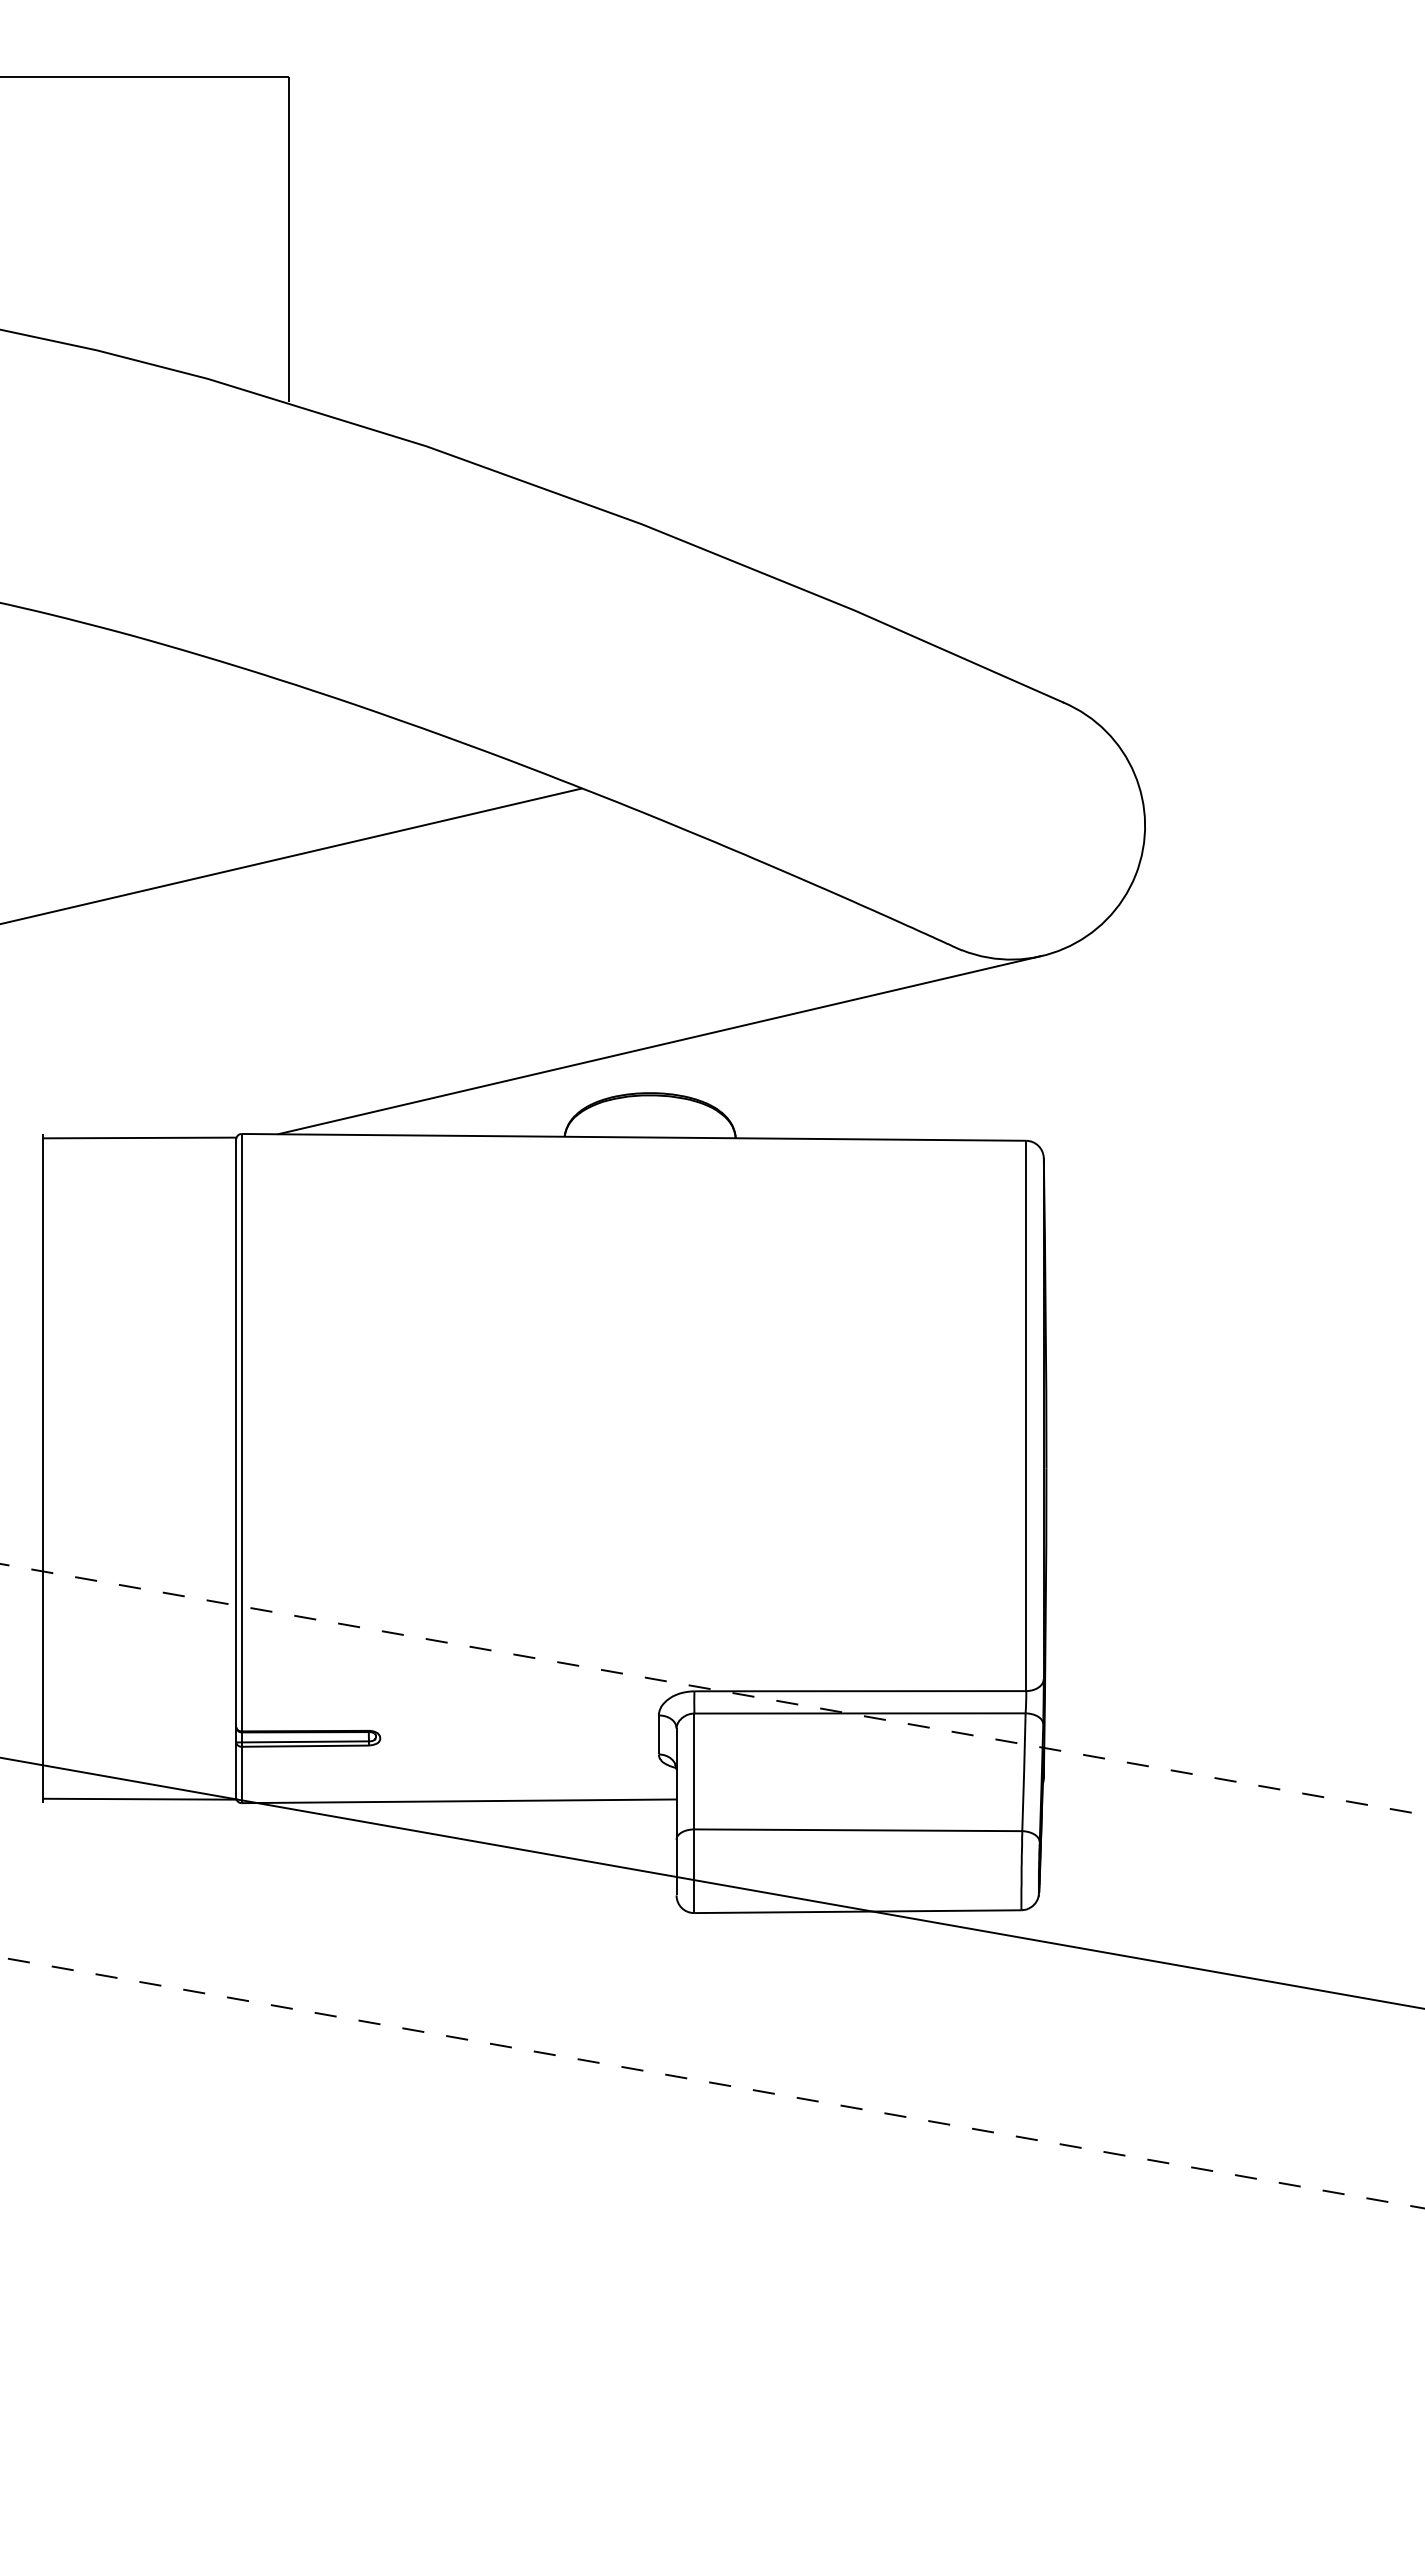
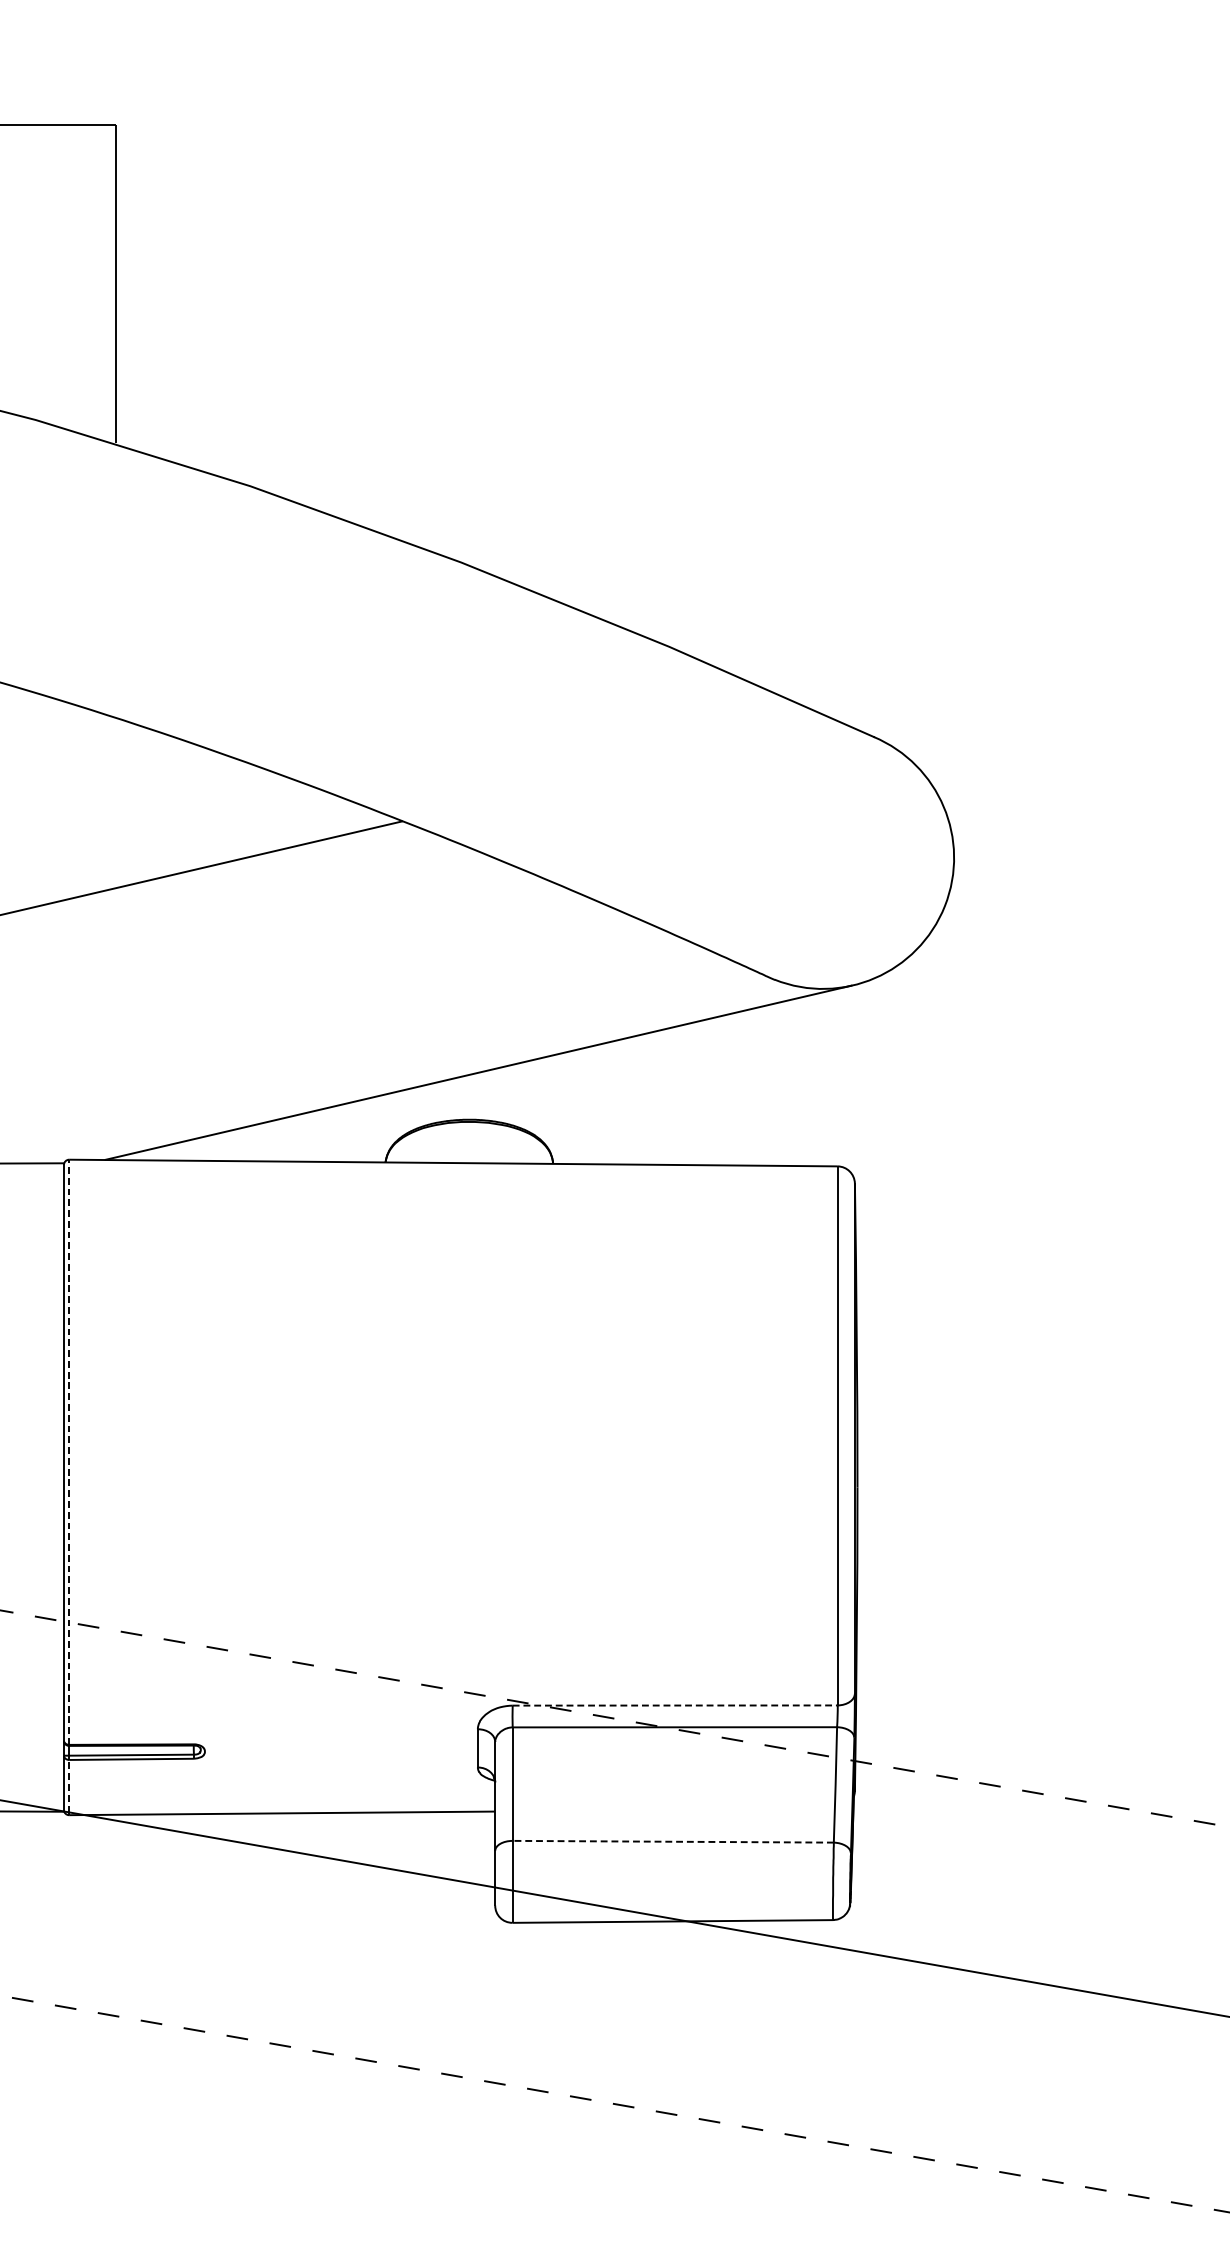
line: (241, 1432) -> (69, 1452), solid -> dashed
line: (860, 1691) -> (675, 1705), solid -> dashed
line: (241, 1773) -> (69, 1786), solid -> dashed
line: (858, 1830) -> (673, 1841), solid -> dashed

